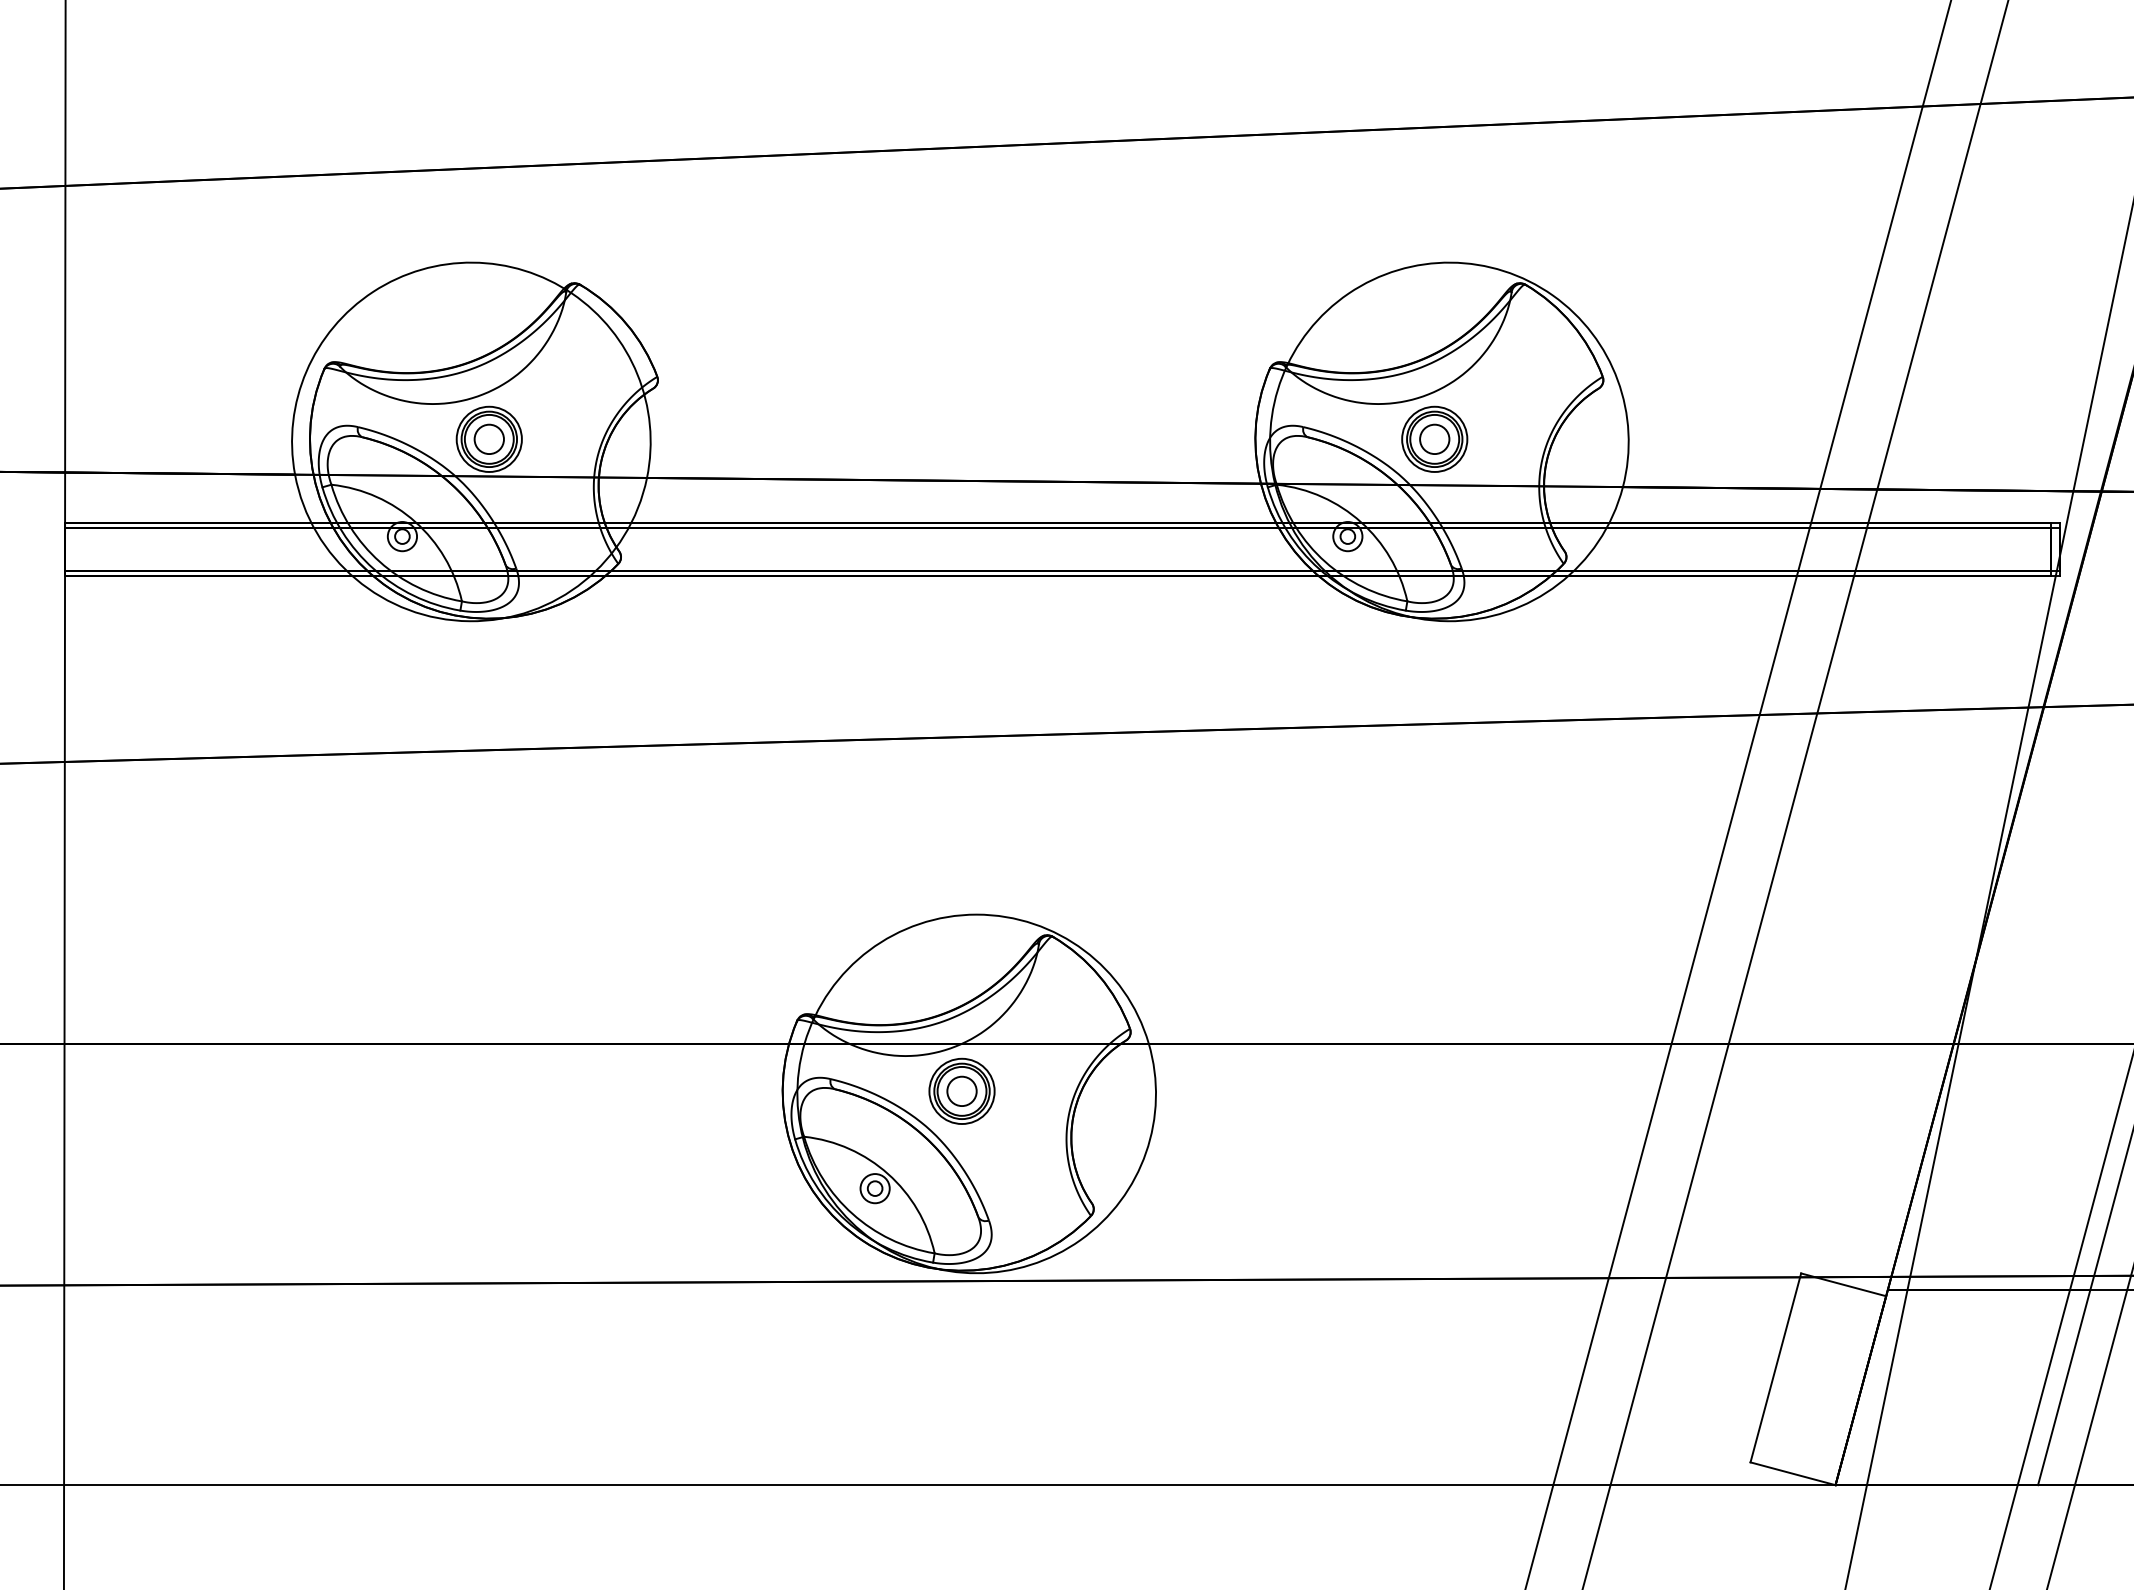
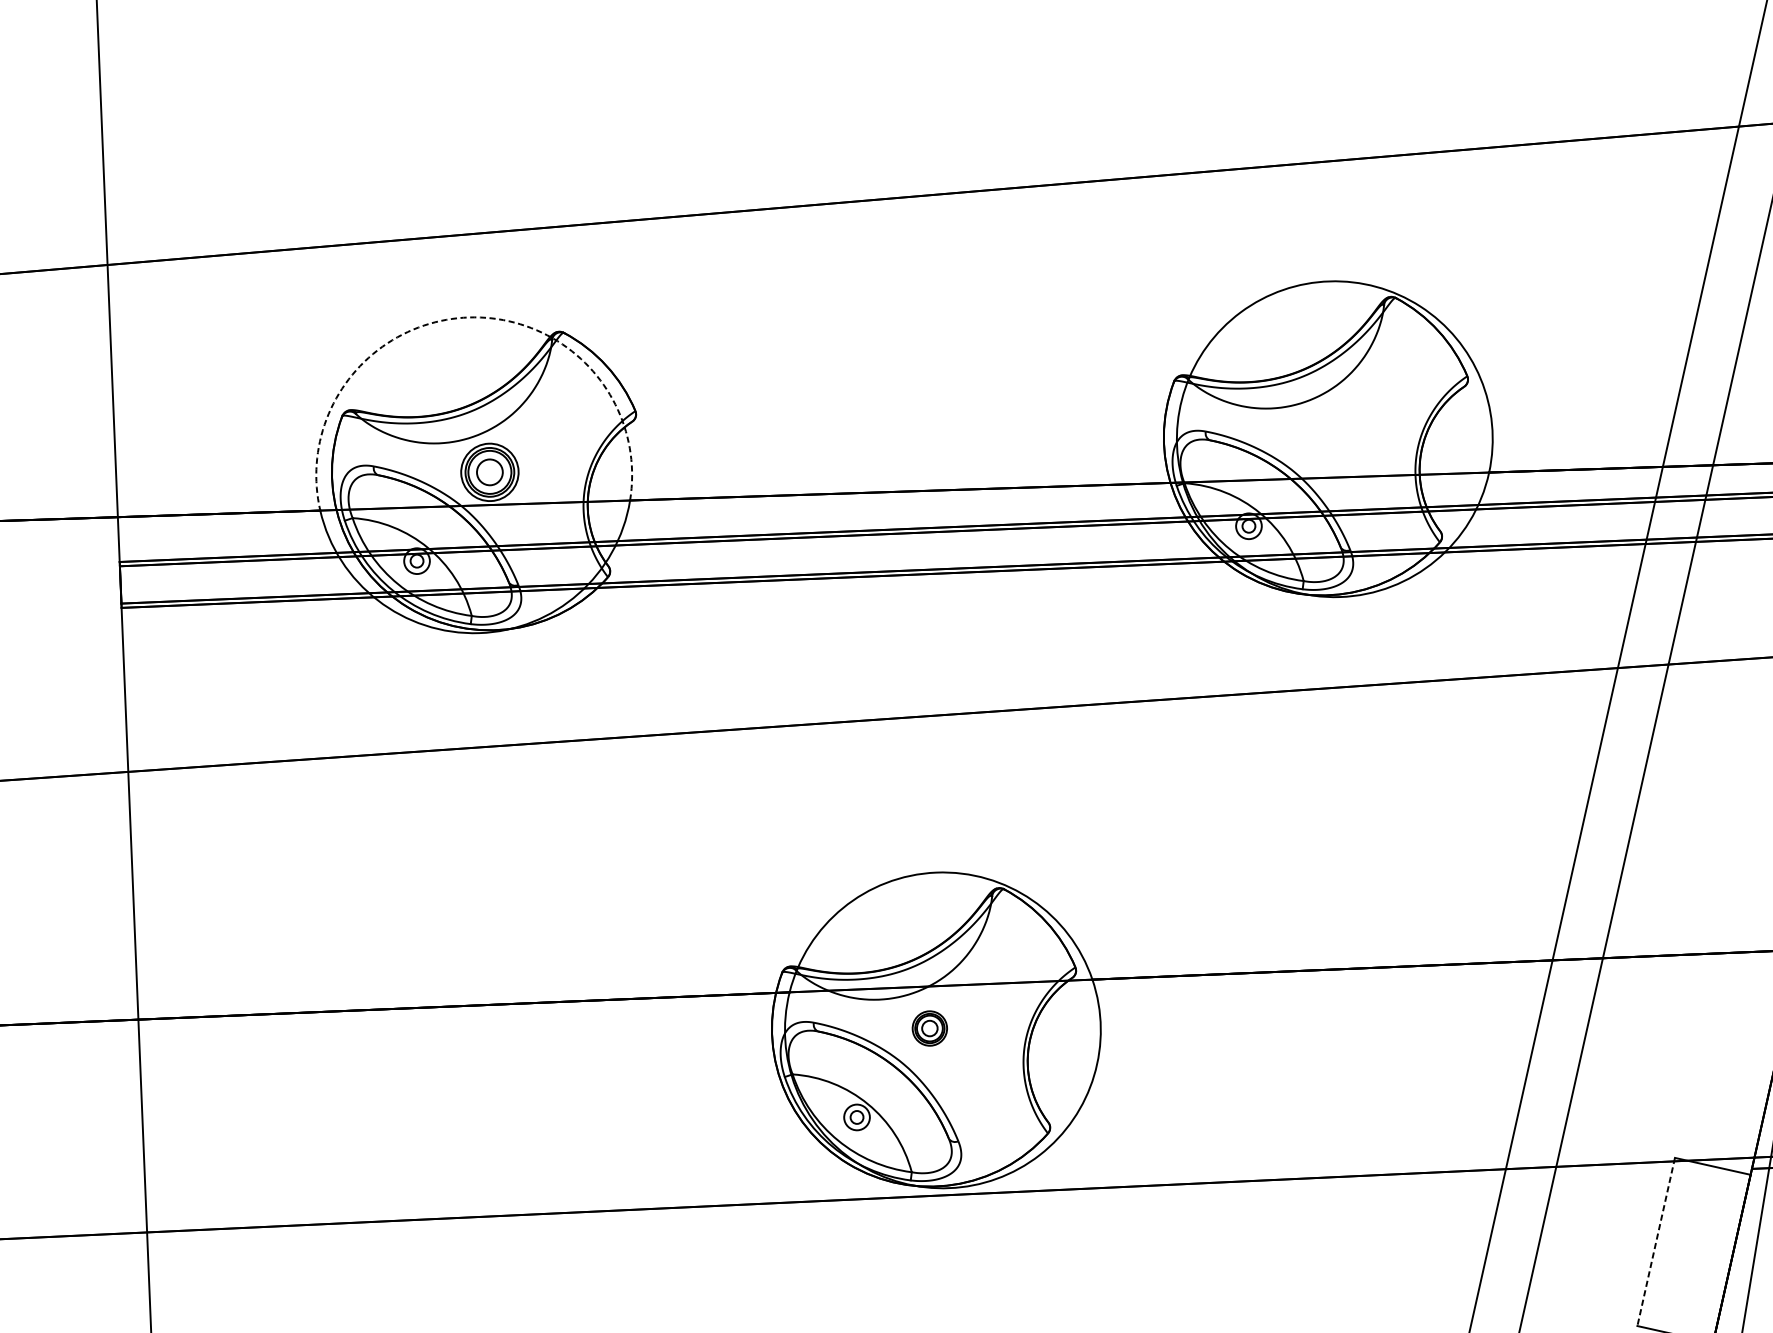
arc: (473, 262) -> (469, 317), solid -> dashed
part: (1434, 438) -> (1321, 436), removed
part: (961, 1090) -> (929, 1027), size x0.6
line: (1775, 1367) -> (1655, 1241), solid -> dashed

